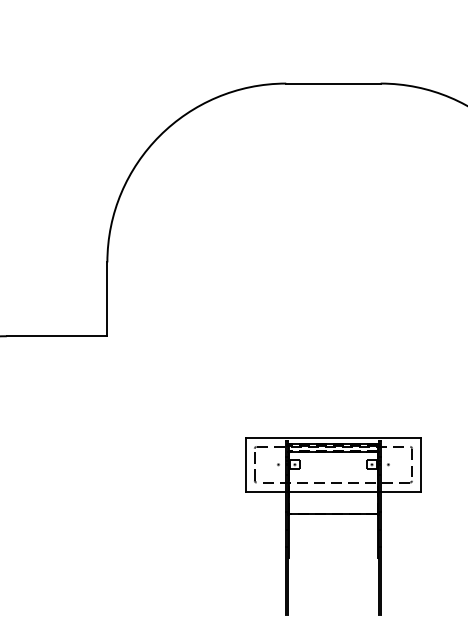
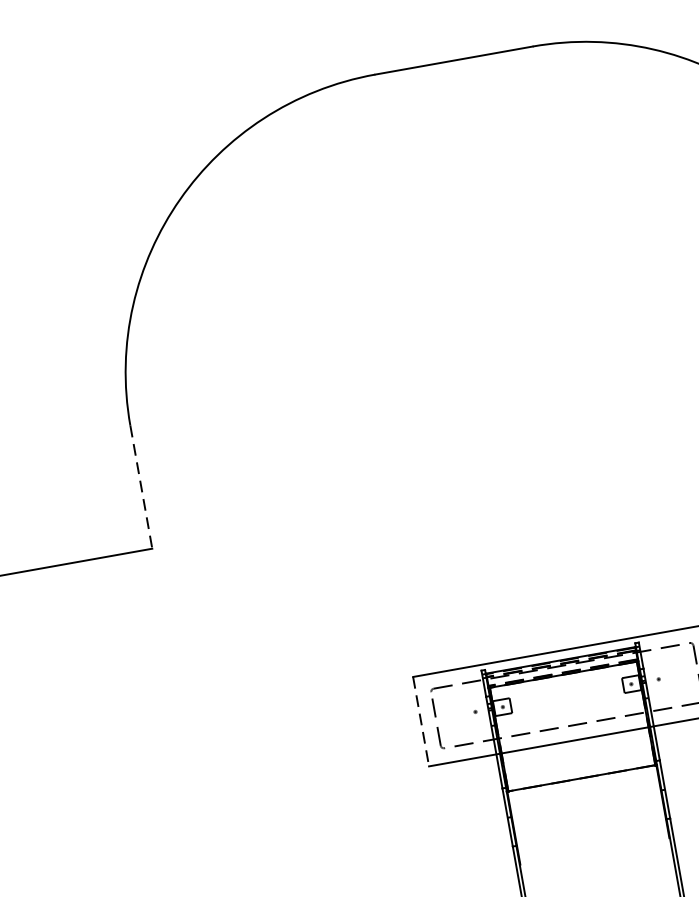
line: (107, 299) -> (141, 487), solid -> dashed
line: (245, 464) -> (420, 721), solid -> dashed

